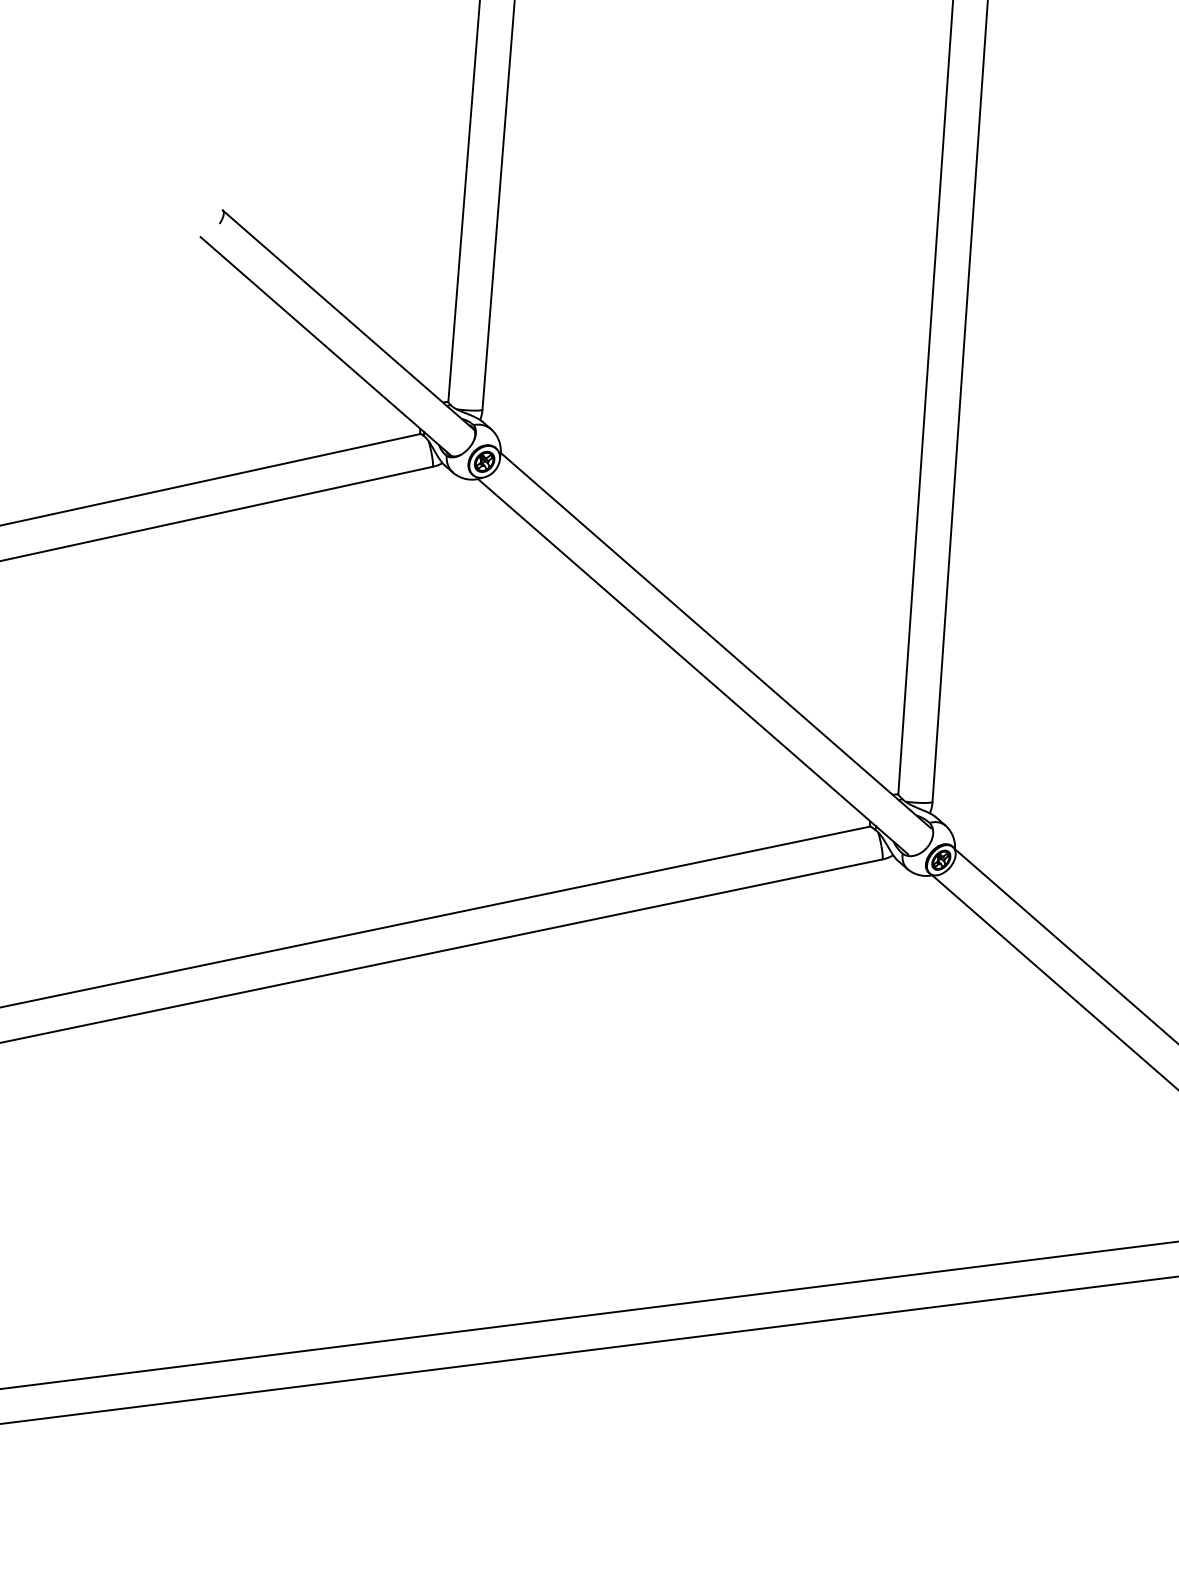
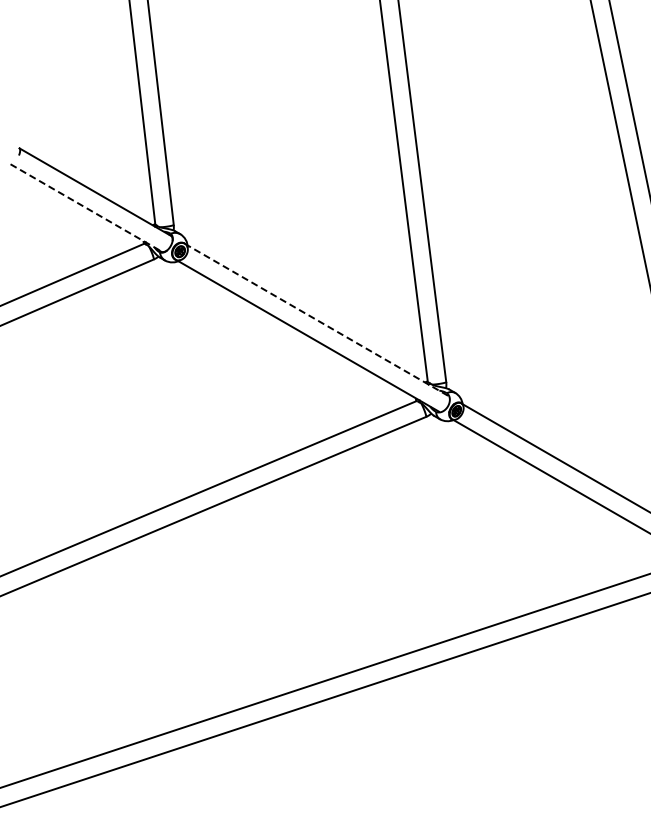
line: (325, 347) -> (86, 208), solid -> dashed
line: (715, 640) -> (317, 320), solid -> dashed

